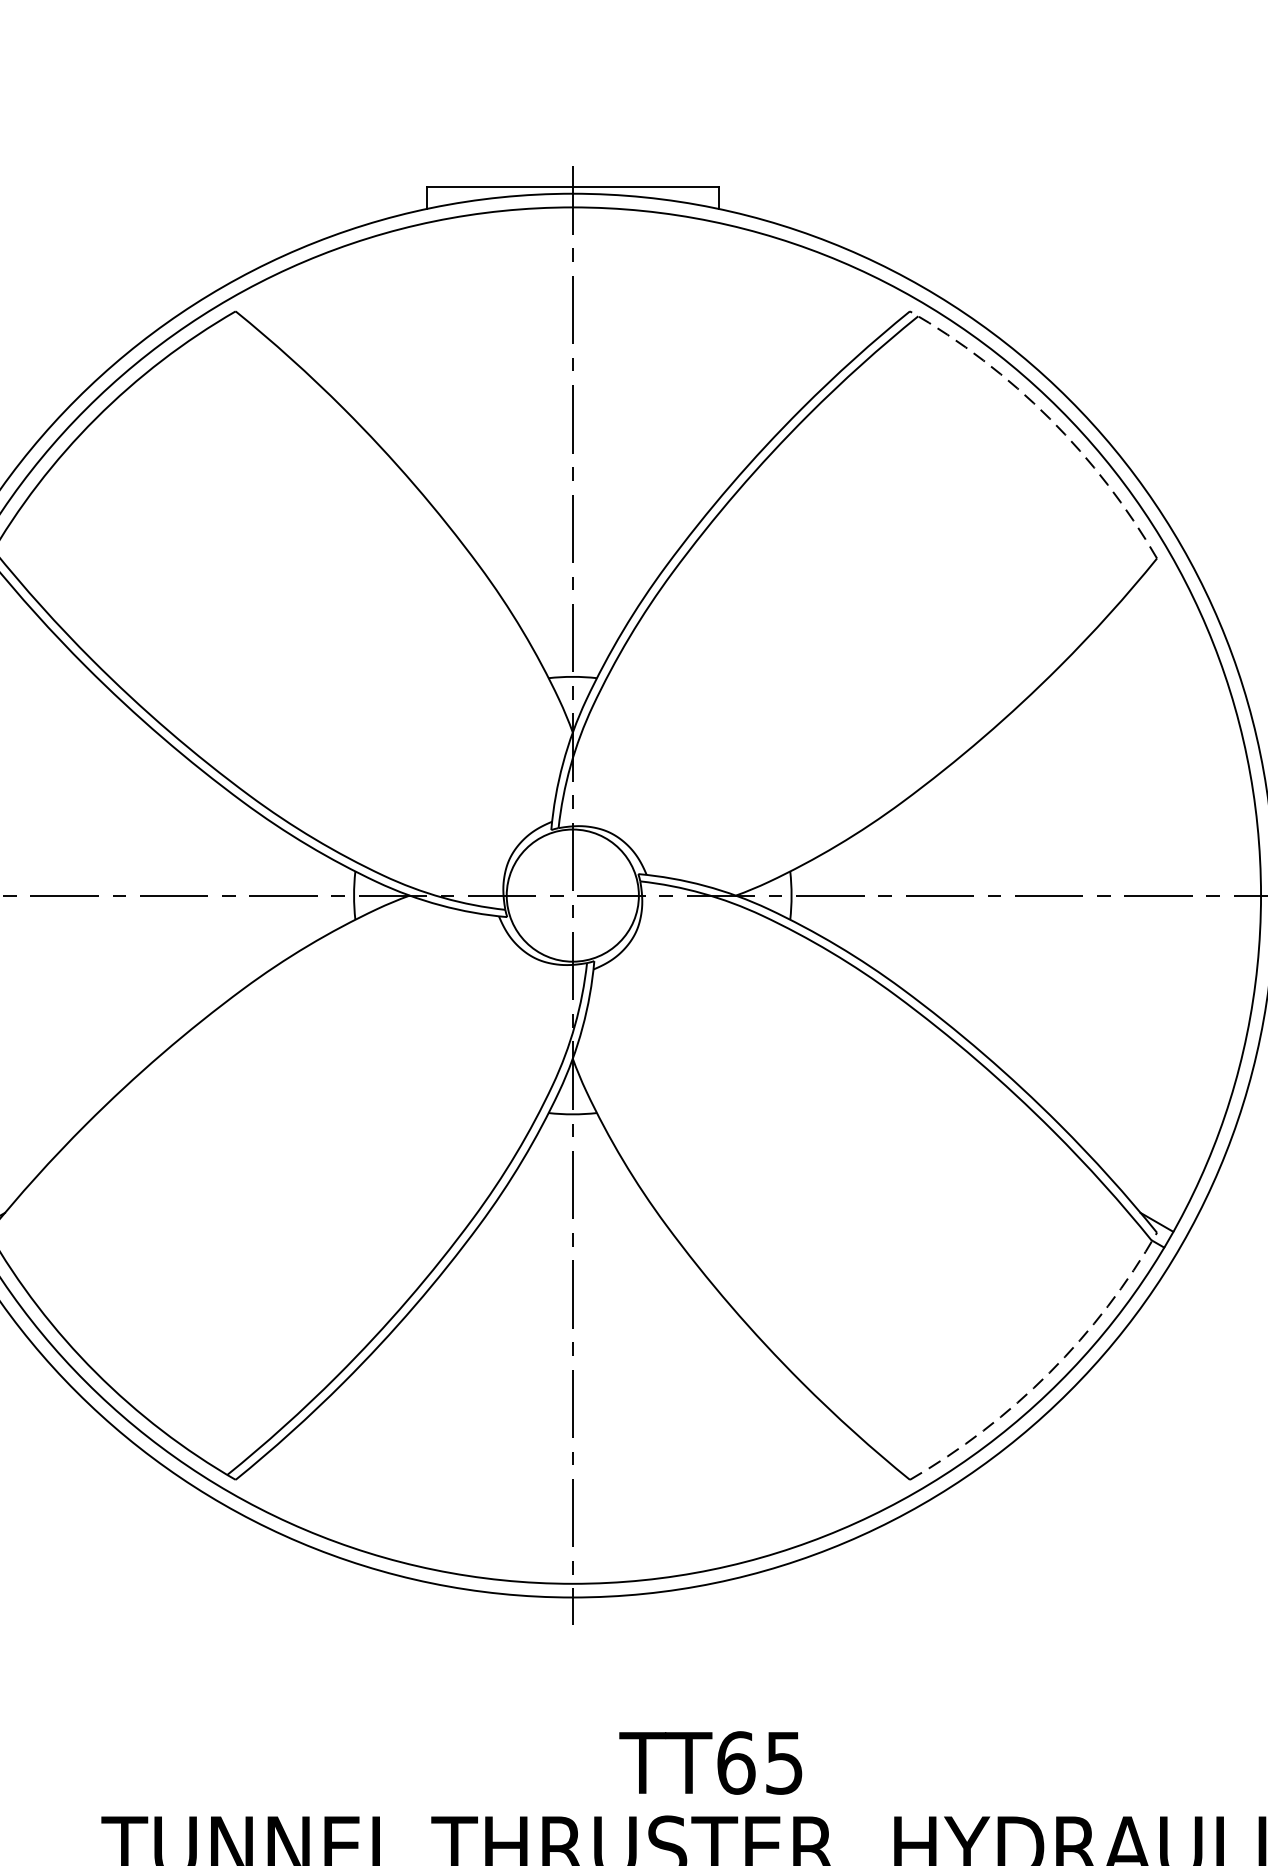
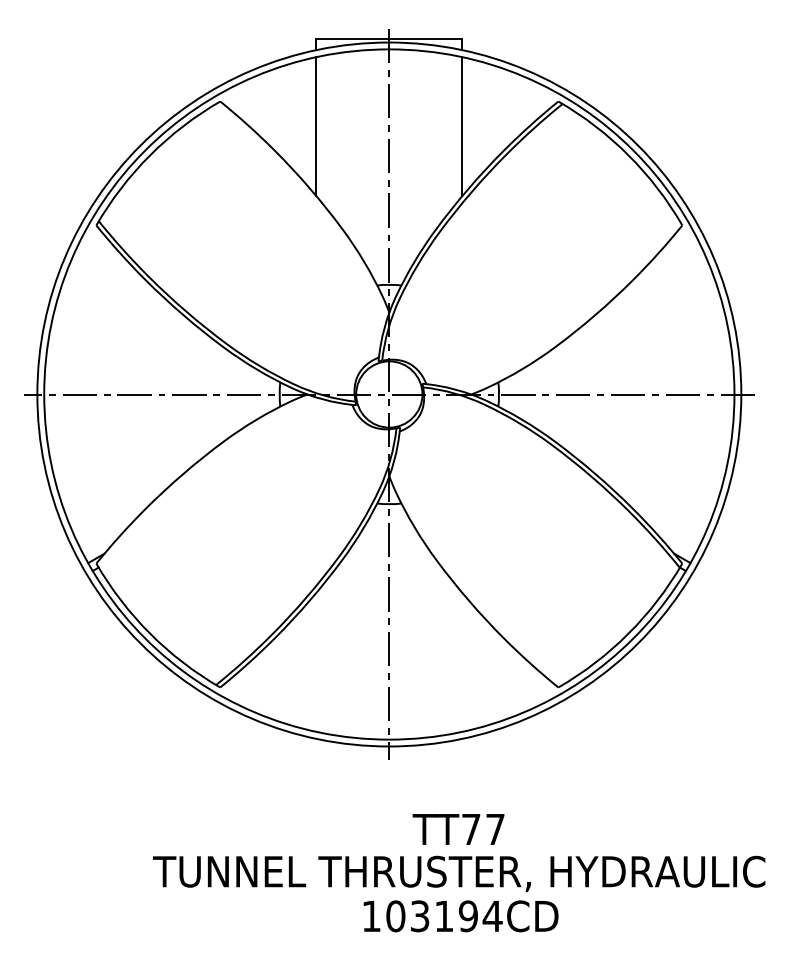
line: (427, 361) -> (316, 126), added
line: (718, 361) -> (462, 126), added
arc: (1049, 419) -> (628, 155), dashed -> solid
arc: (1049, 1372) -> (628, 633), dashed -> solid
text: (760, 1763) -> (483, 829), TT65 -> TT77

